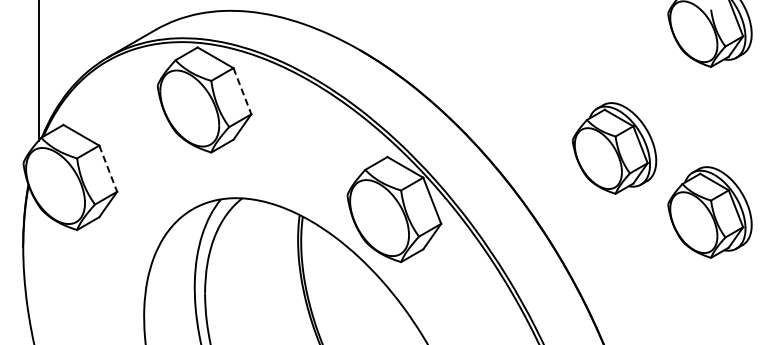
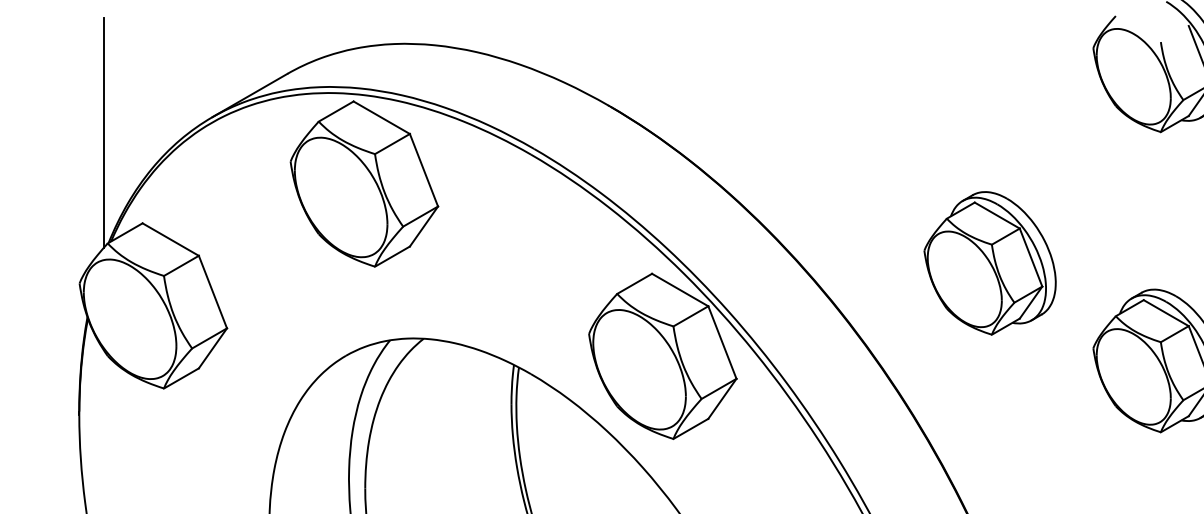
line: (242, 91) -> (424, 170), dashed -> solid
part: (614, 148) -> (990, 263), moved
line: (108, 168) -> (213, 291), dashed -> solid

